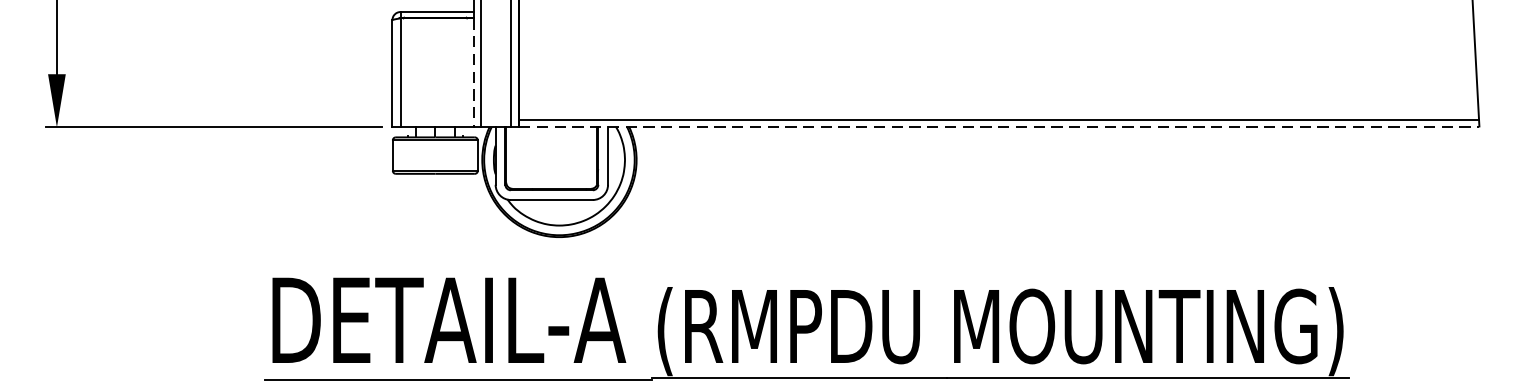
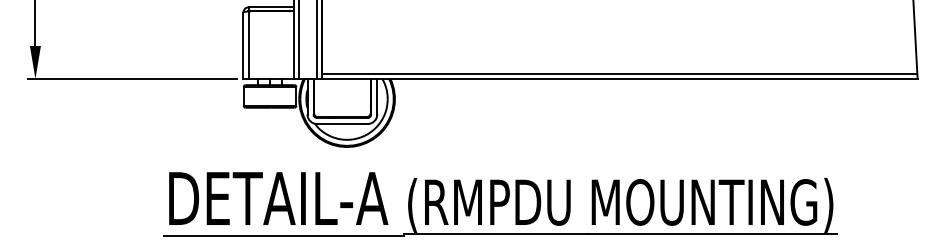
line: (474, 73) -> (294, 45), dashed -> solid
line: (998, 126) -> (619, 78), dashed -> solid

